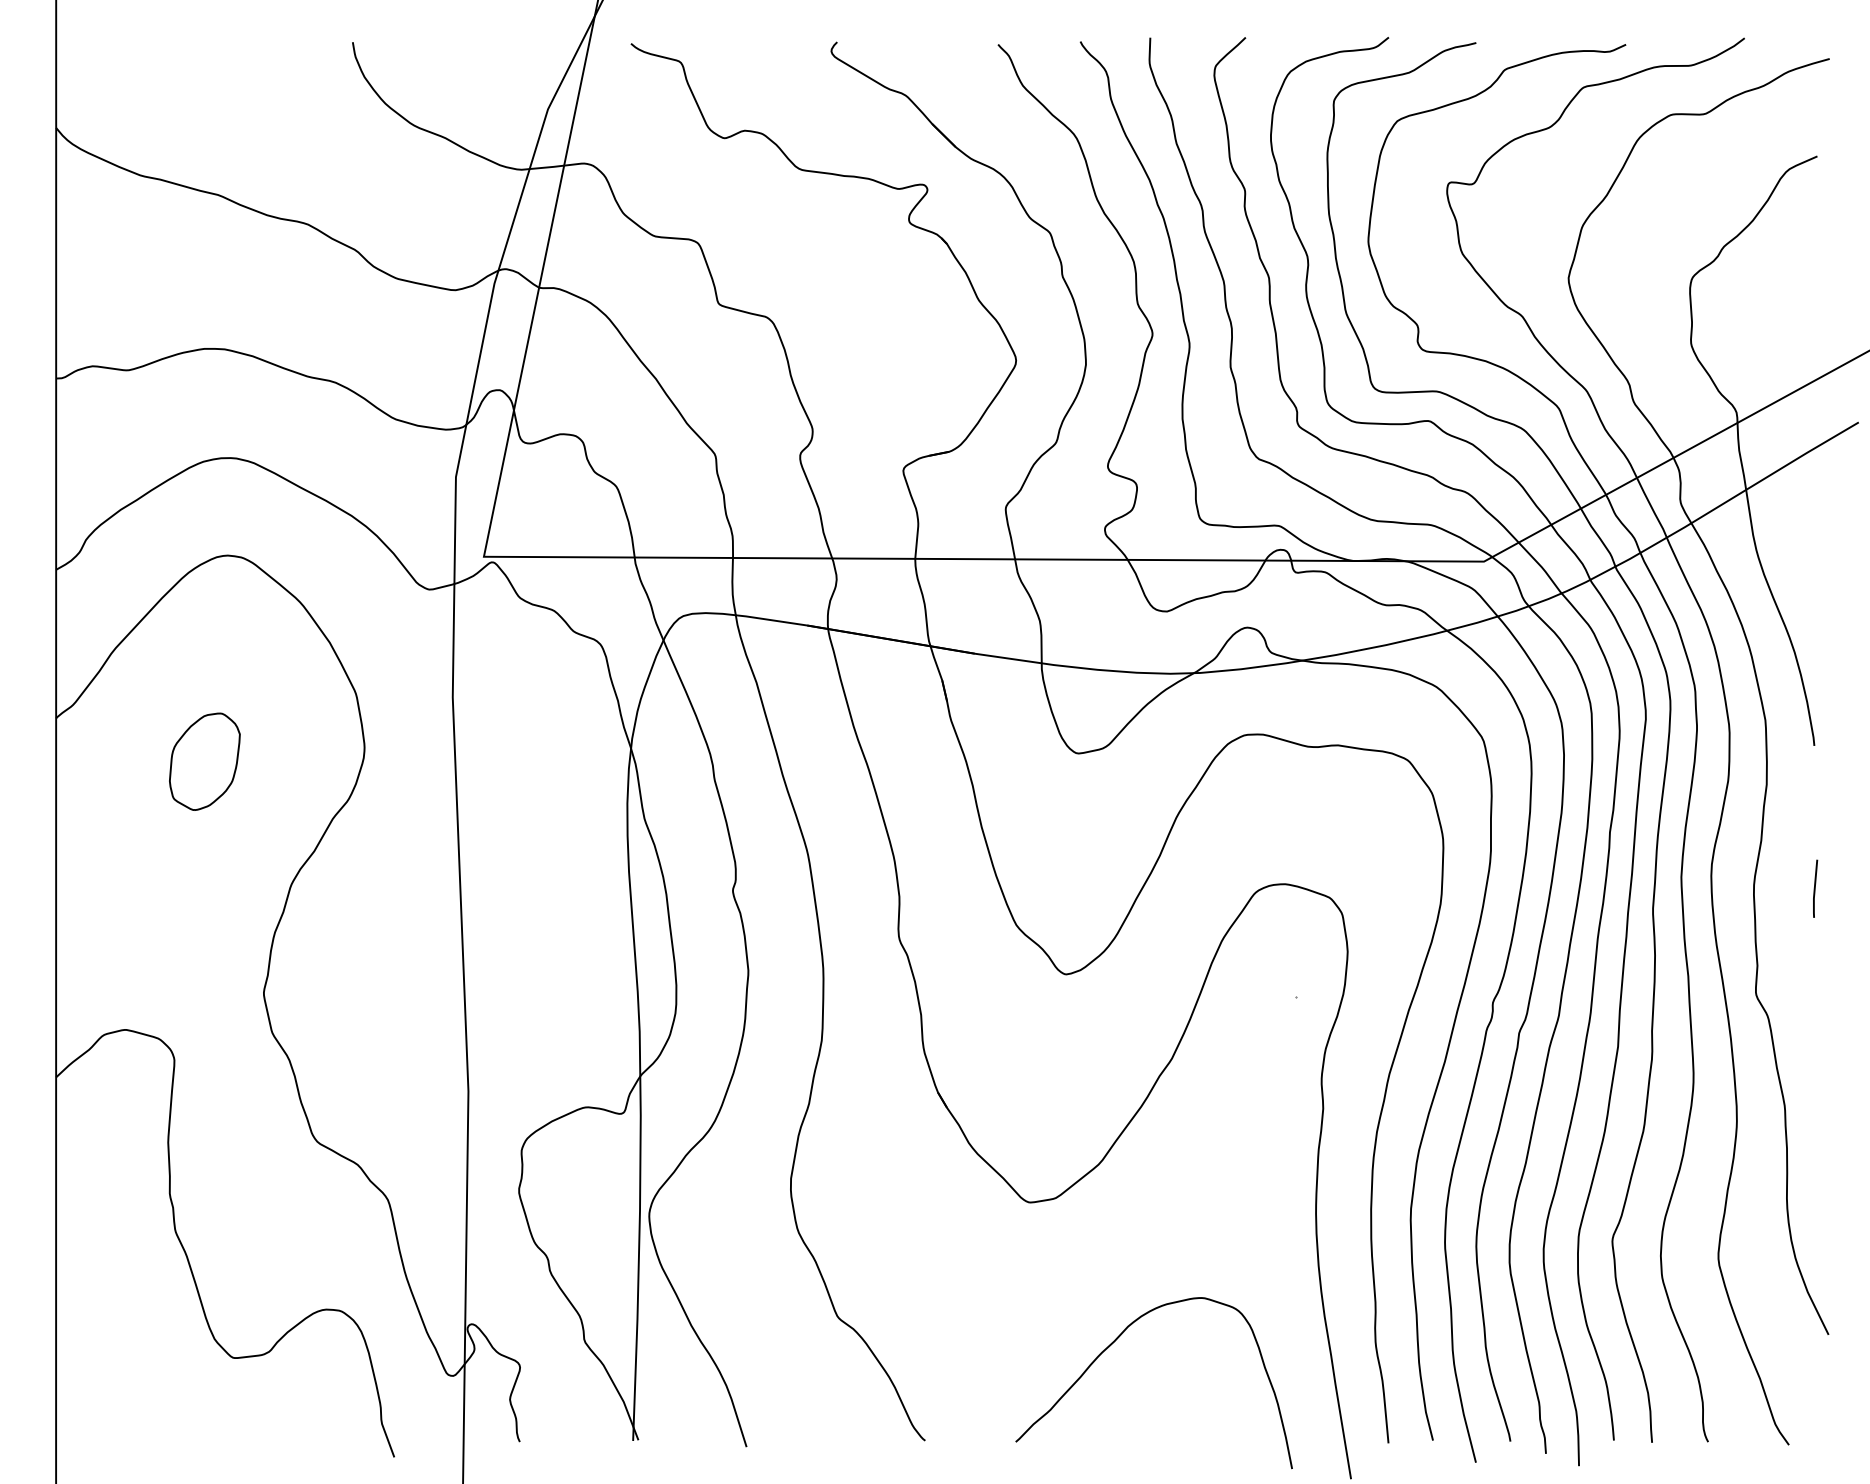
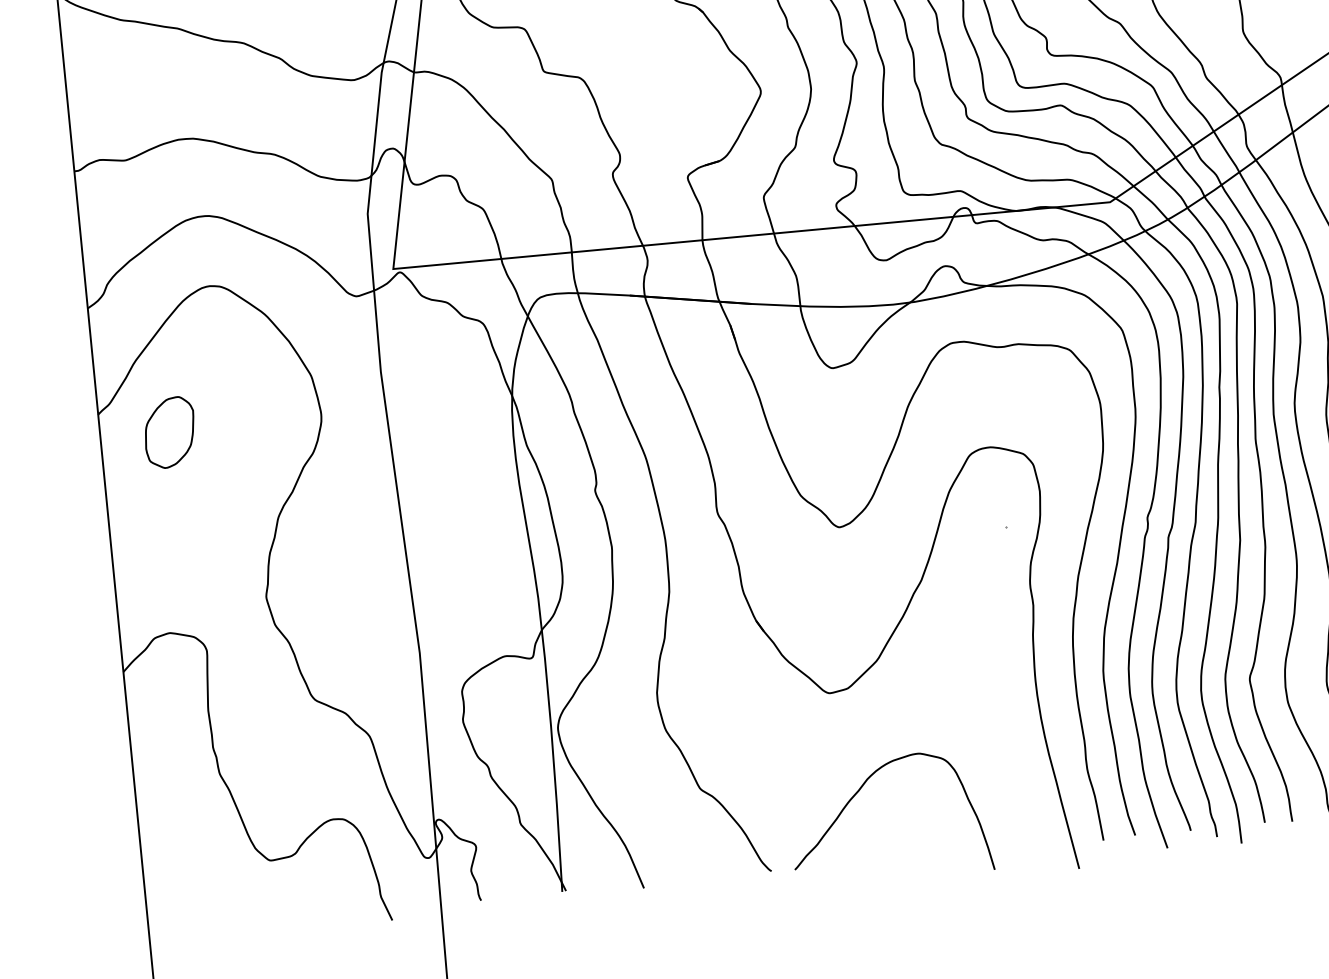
part: (204, 761) -> (169, 432), moved
curve: (1113, 1343) -> (858, 792), moved

